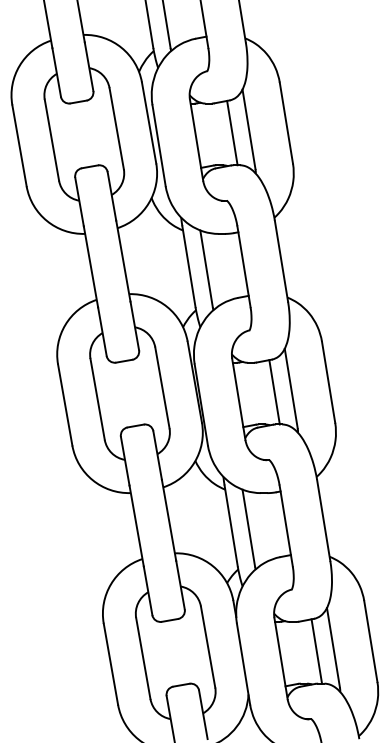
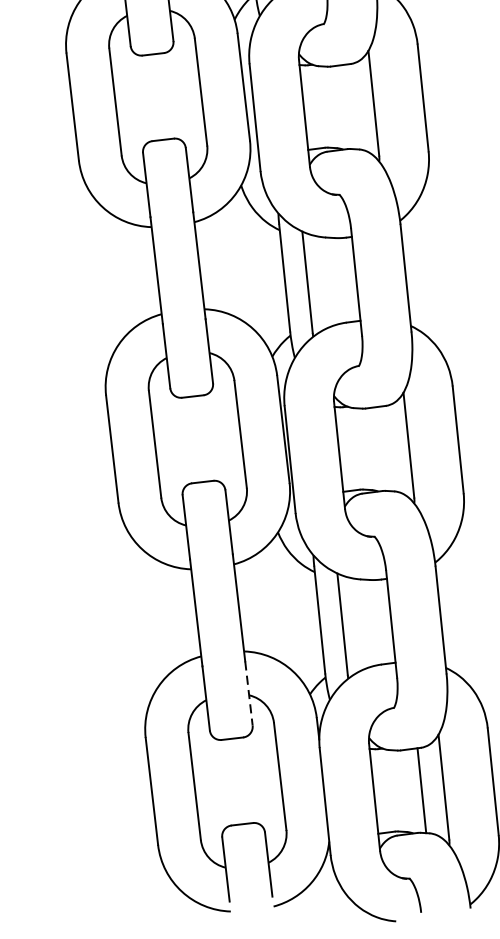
line: (232, 132) -> (352, 106), removed
line: (274, 392) -> (386, 449), removed
line: (180, 585) -> (248, 693), solid -> dashed

